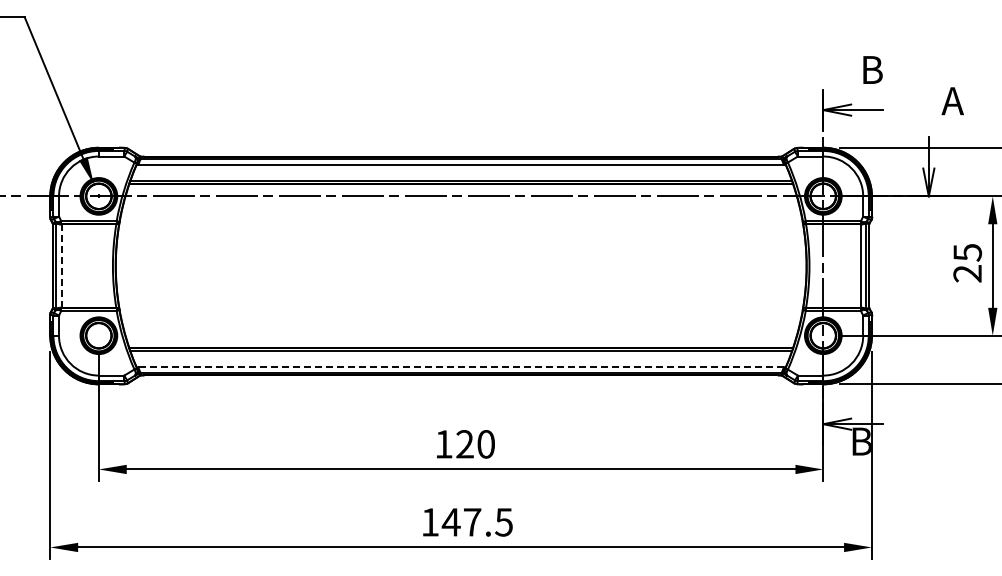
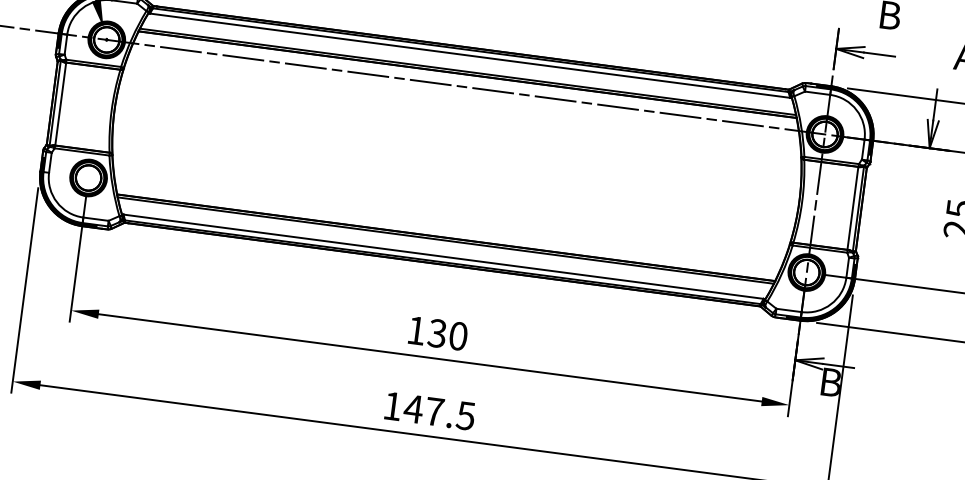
line: (61, 266) -> (60, 104), dashed -> solid
line: (461, 367) -> (443, 256), dashed -> solid
text: (464, 444) -> (436, 333), 120 -> 130

